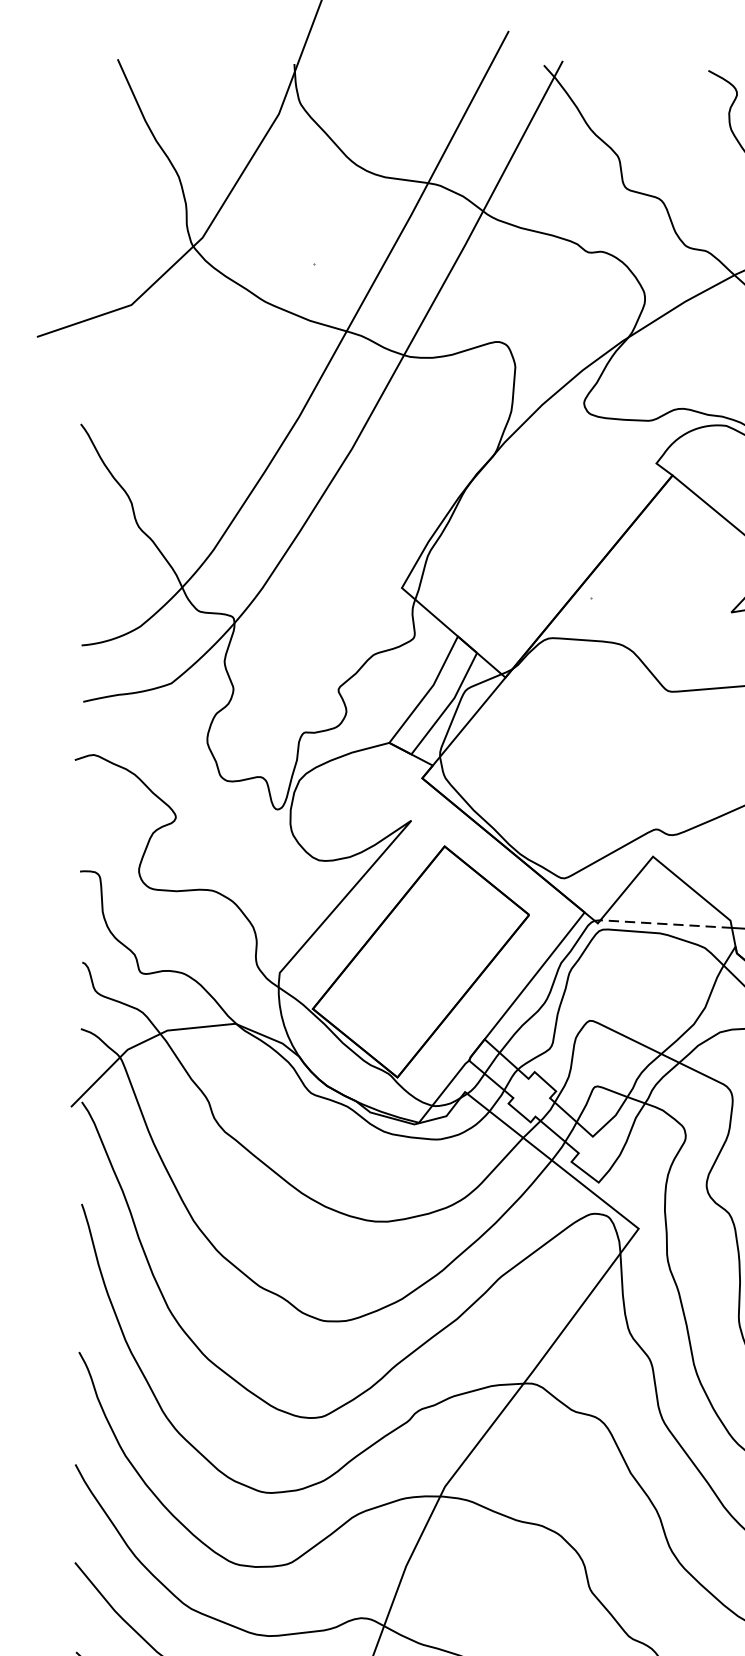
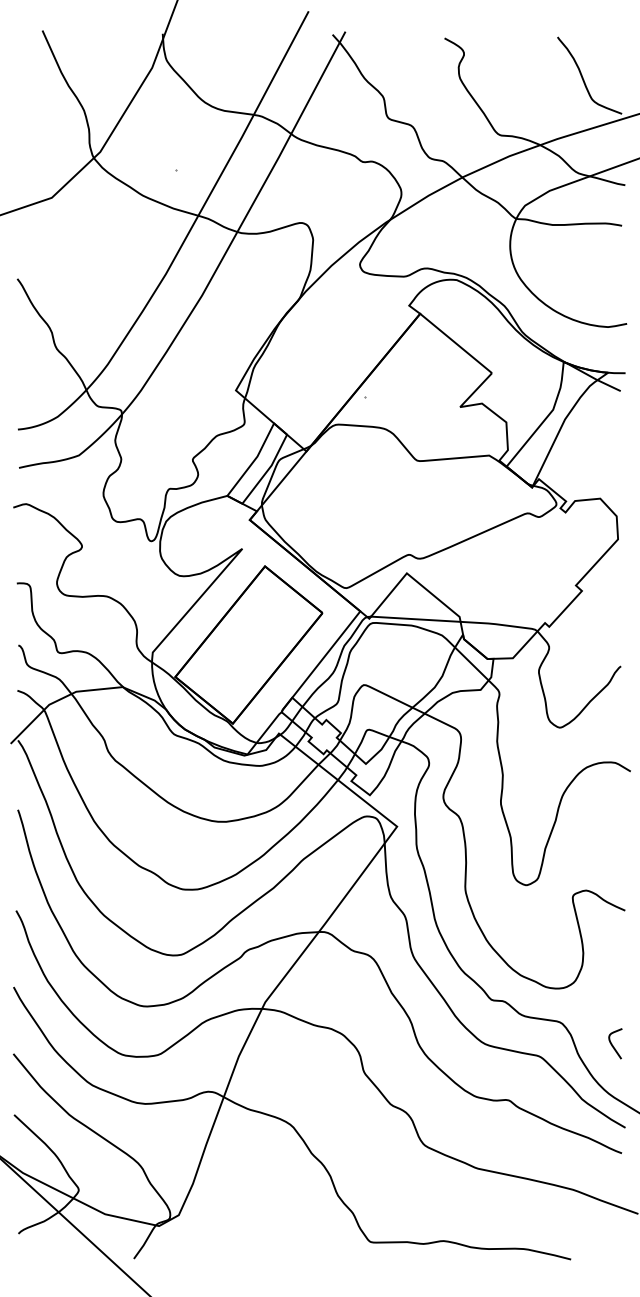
line: (665, 924) -> (415, 619), dashed -> solid

